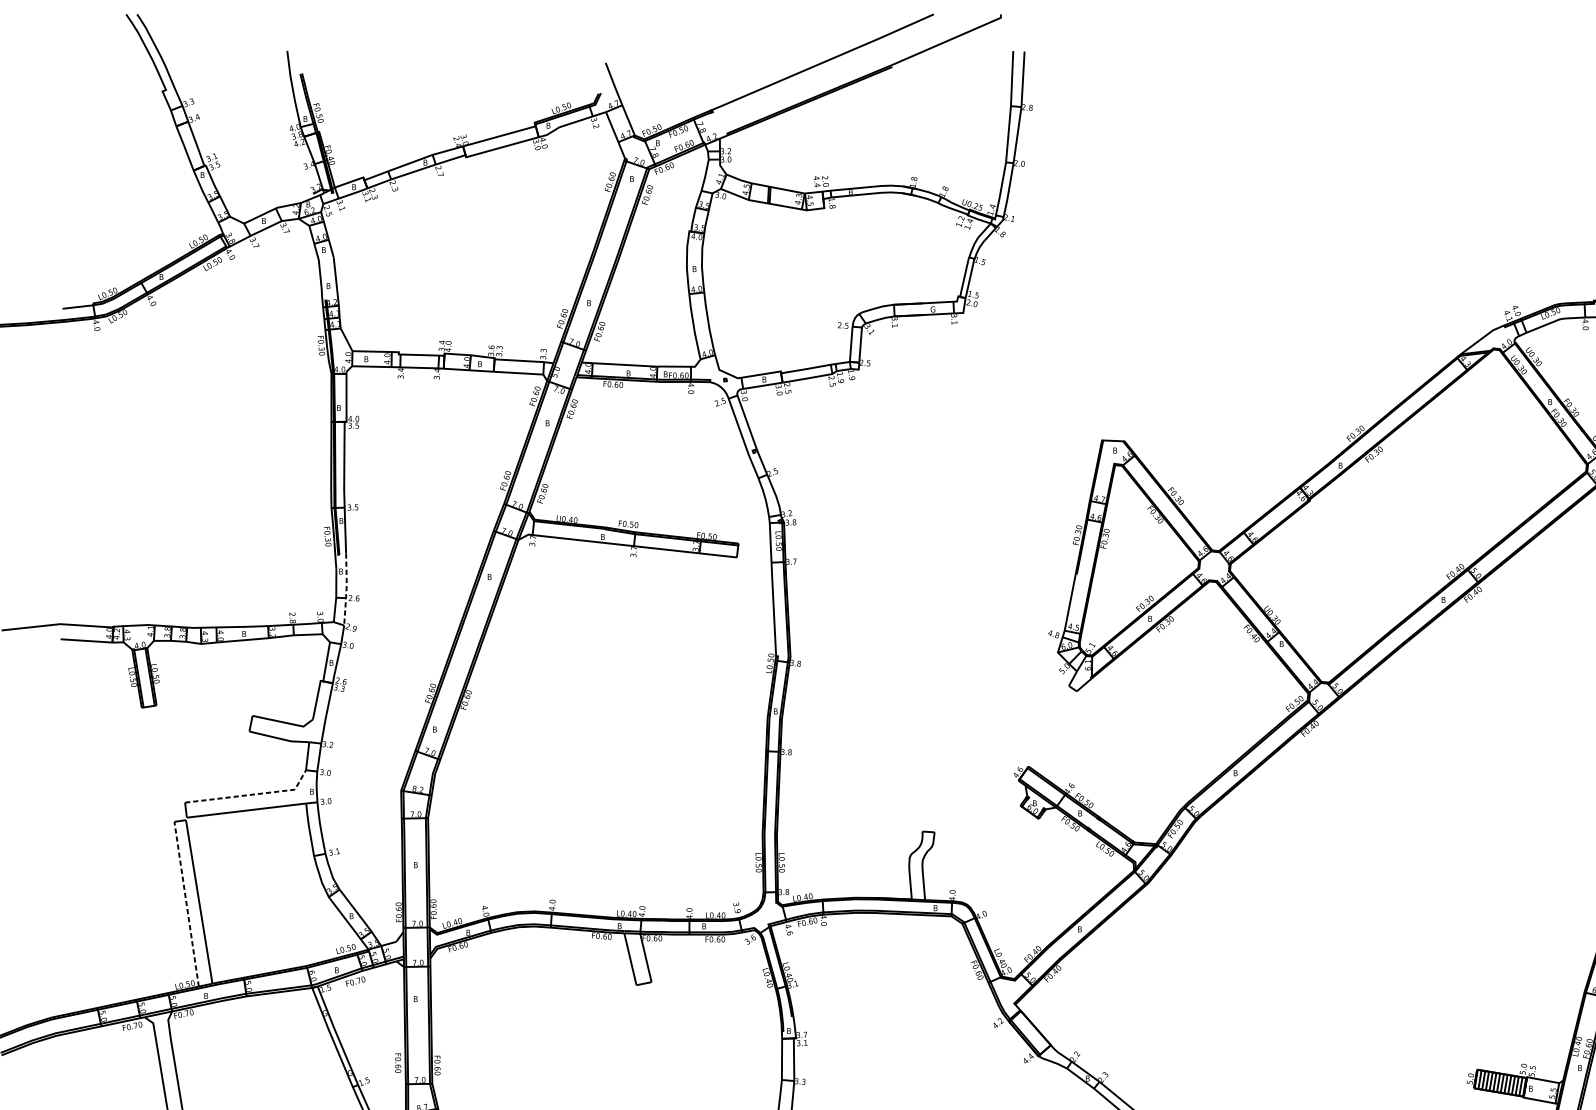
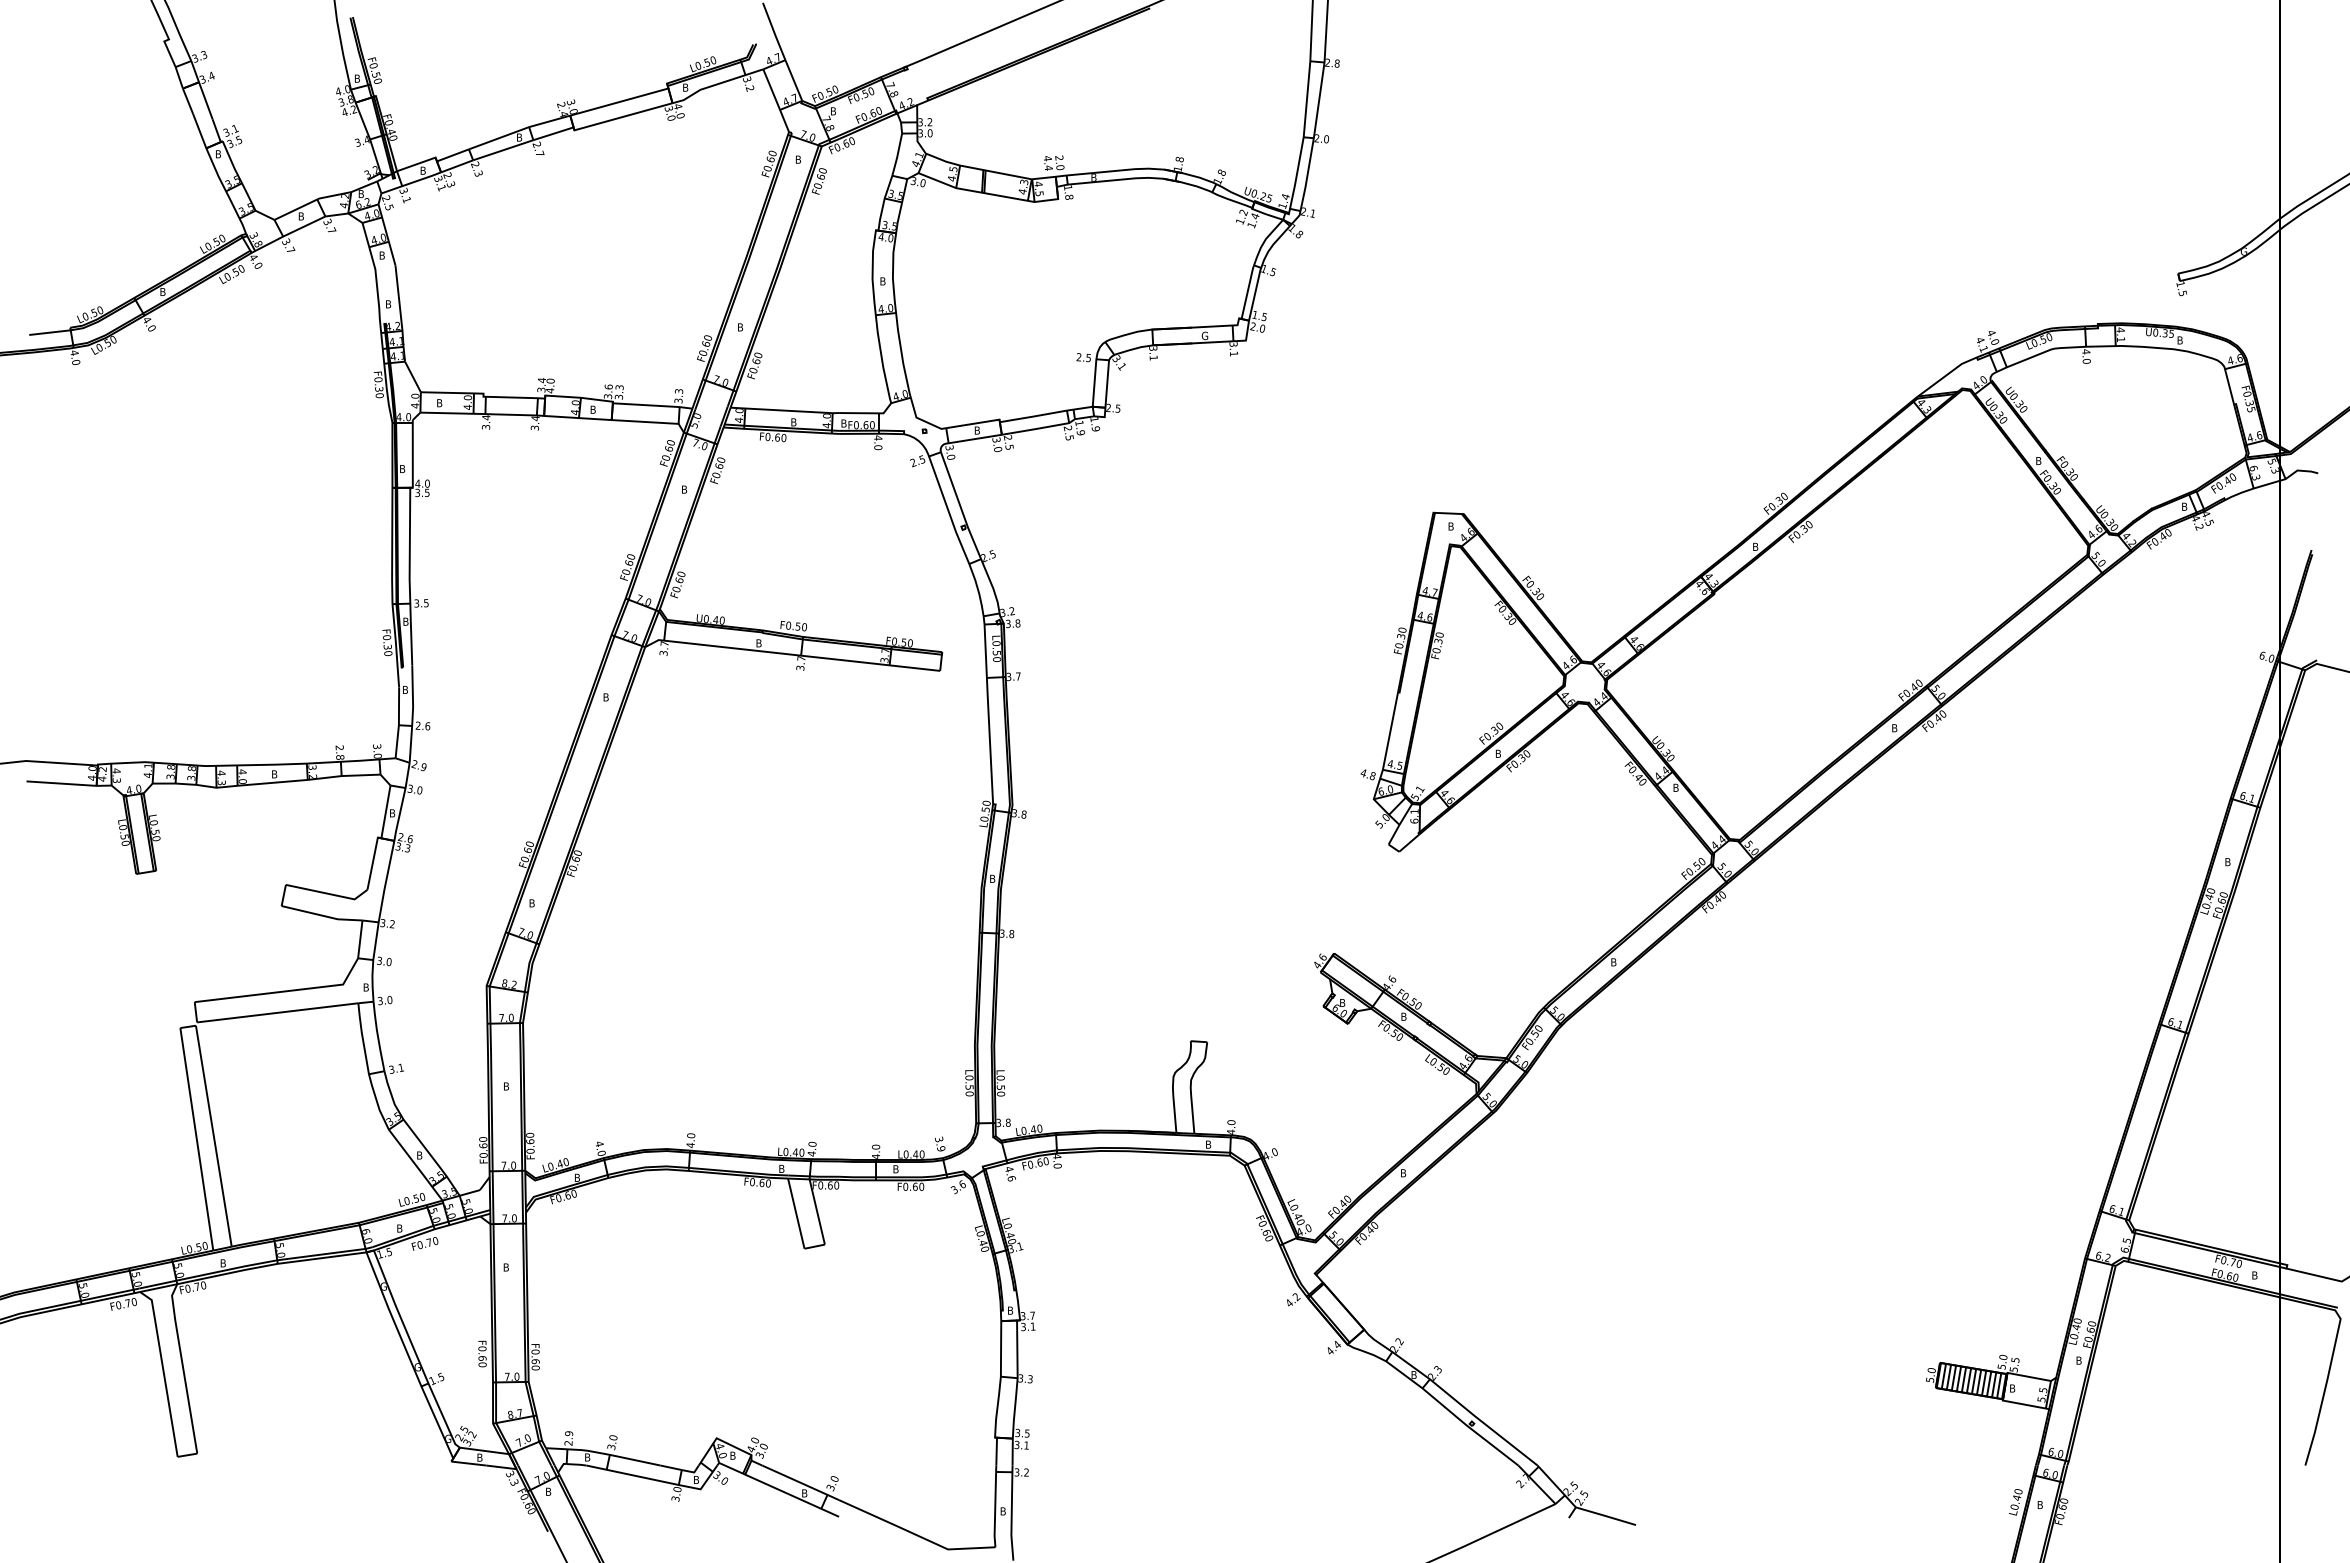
line: (346, 589) -> (412, 714), dashed -> solid
line: (251, 794) -> (284, 991), dashed -> solid
line: (186, 903) -> (196, 1138), dashed -> solid

